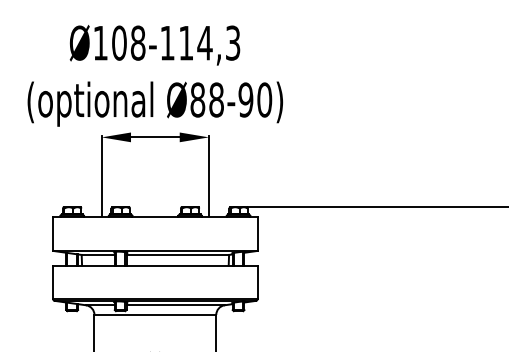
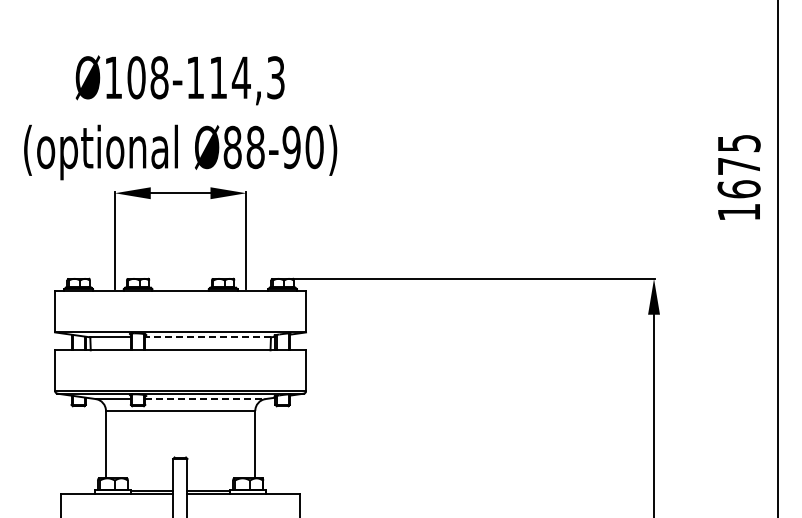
line: (178, 255) -> (208, 337), solid -> dashed
line: (175, 305) -> (205, 399), solid -> dashed

